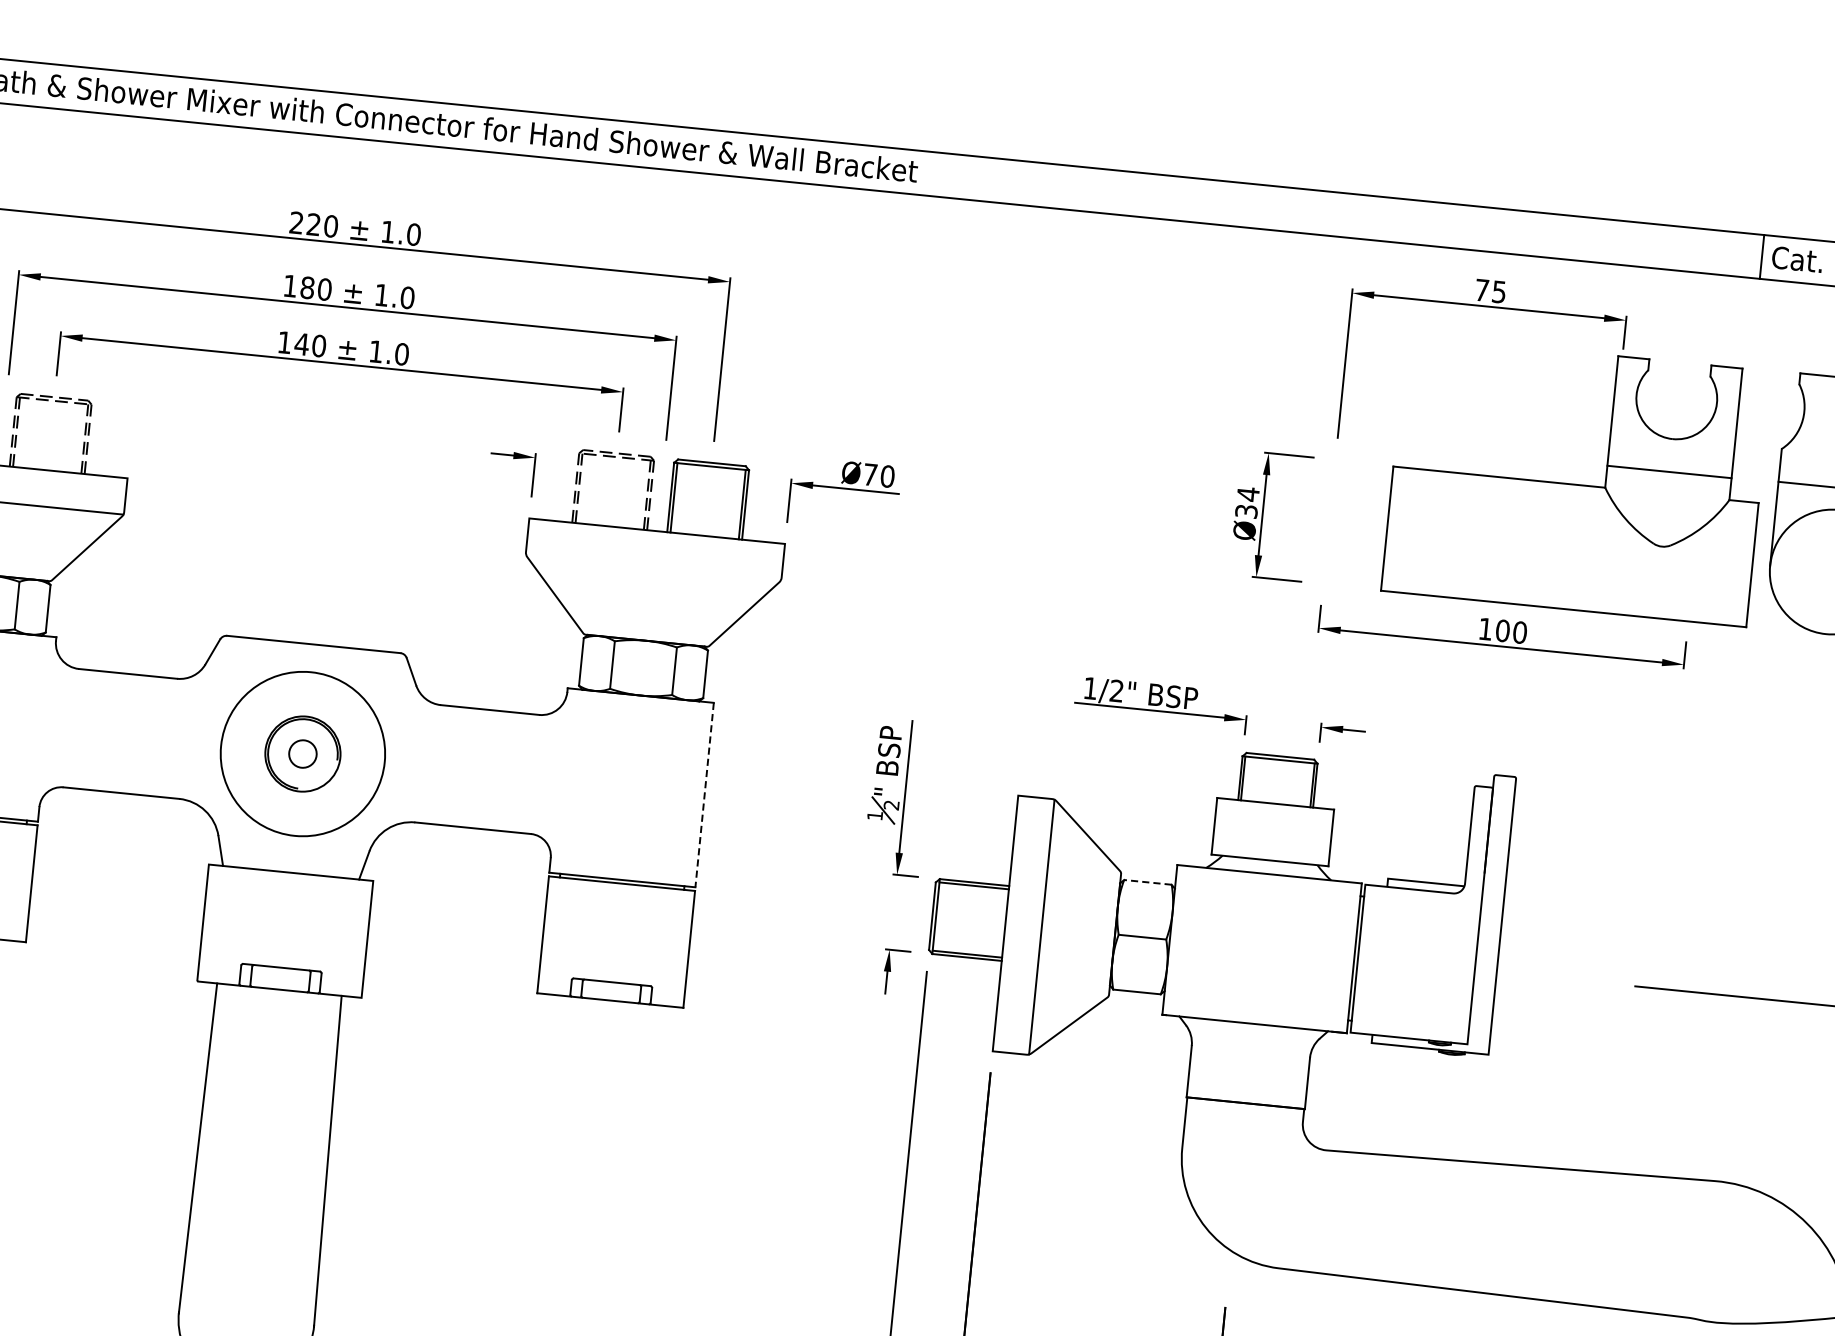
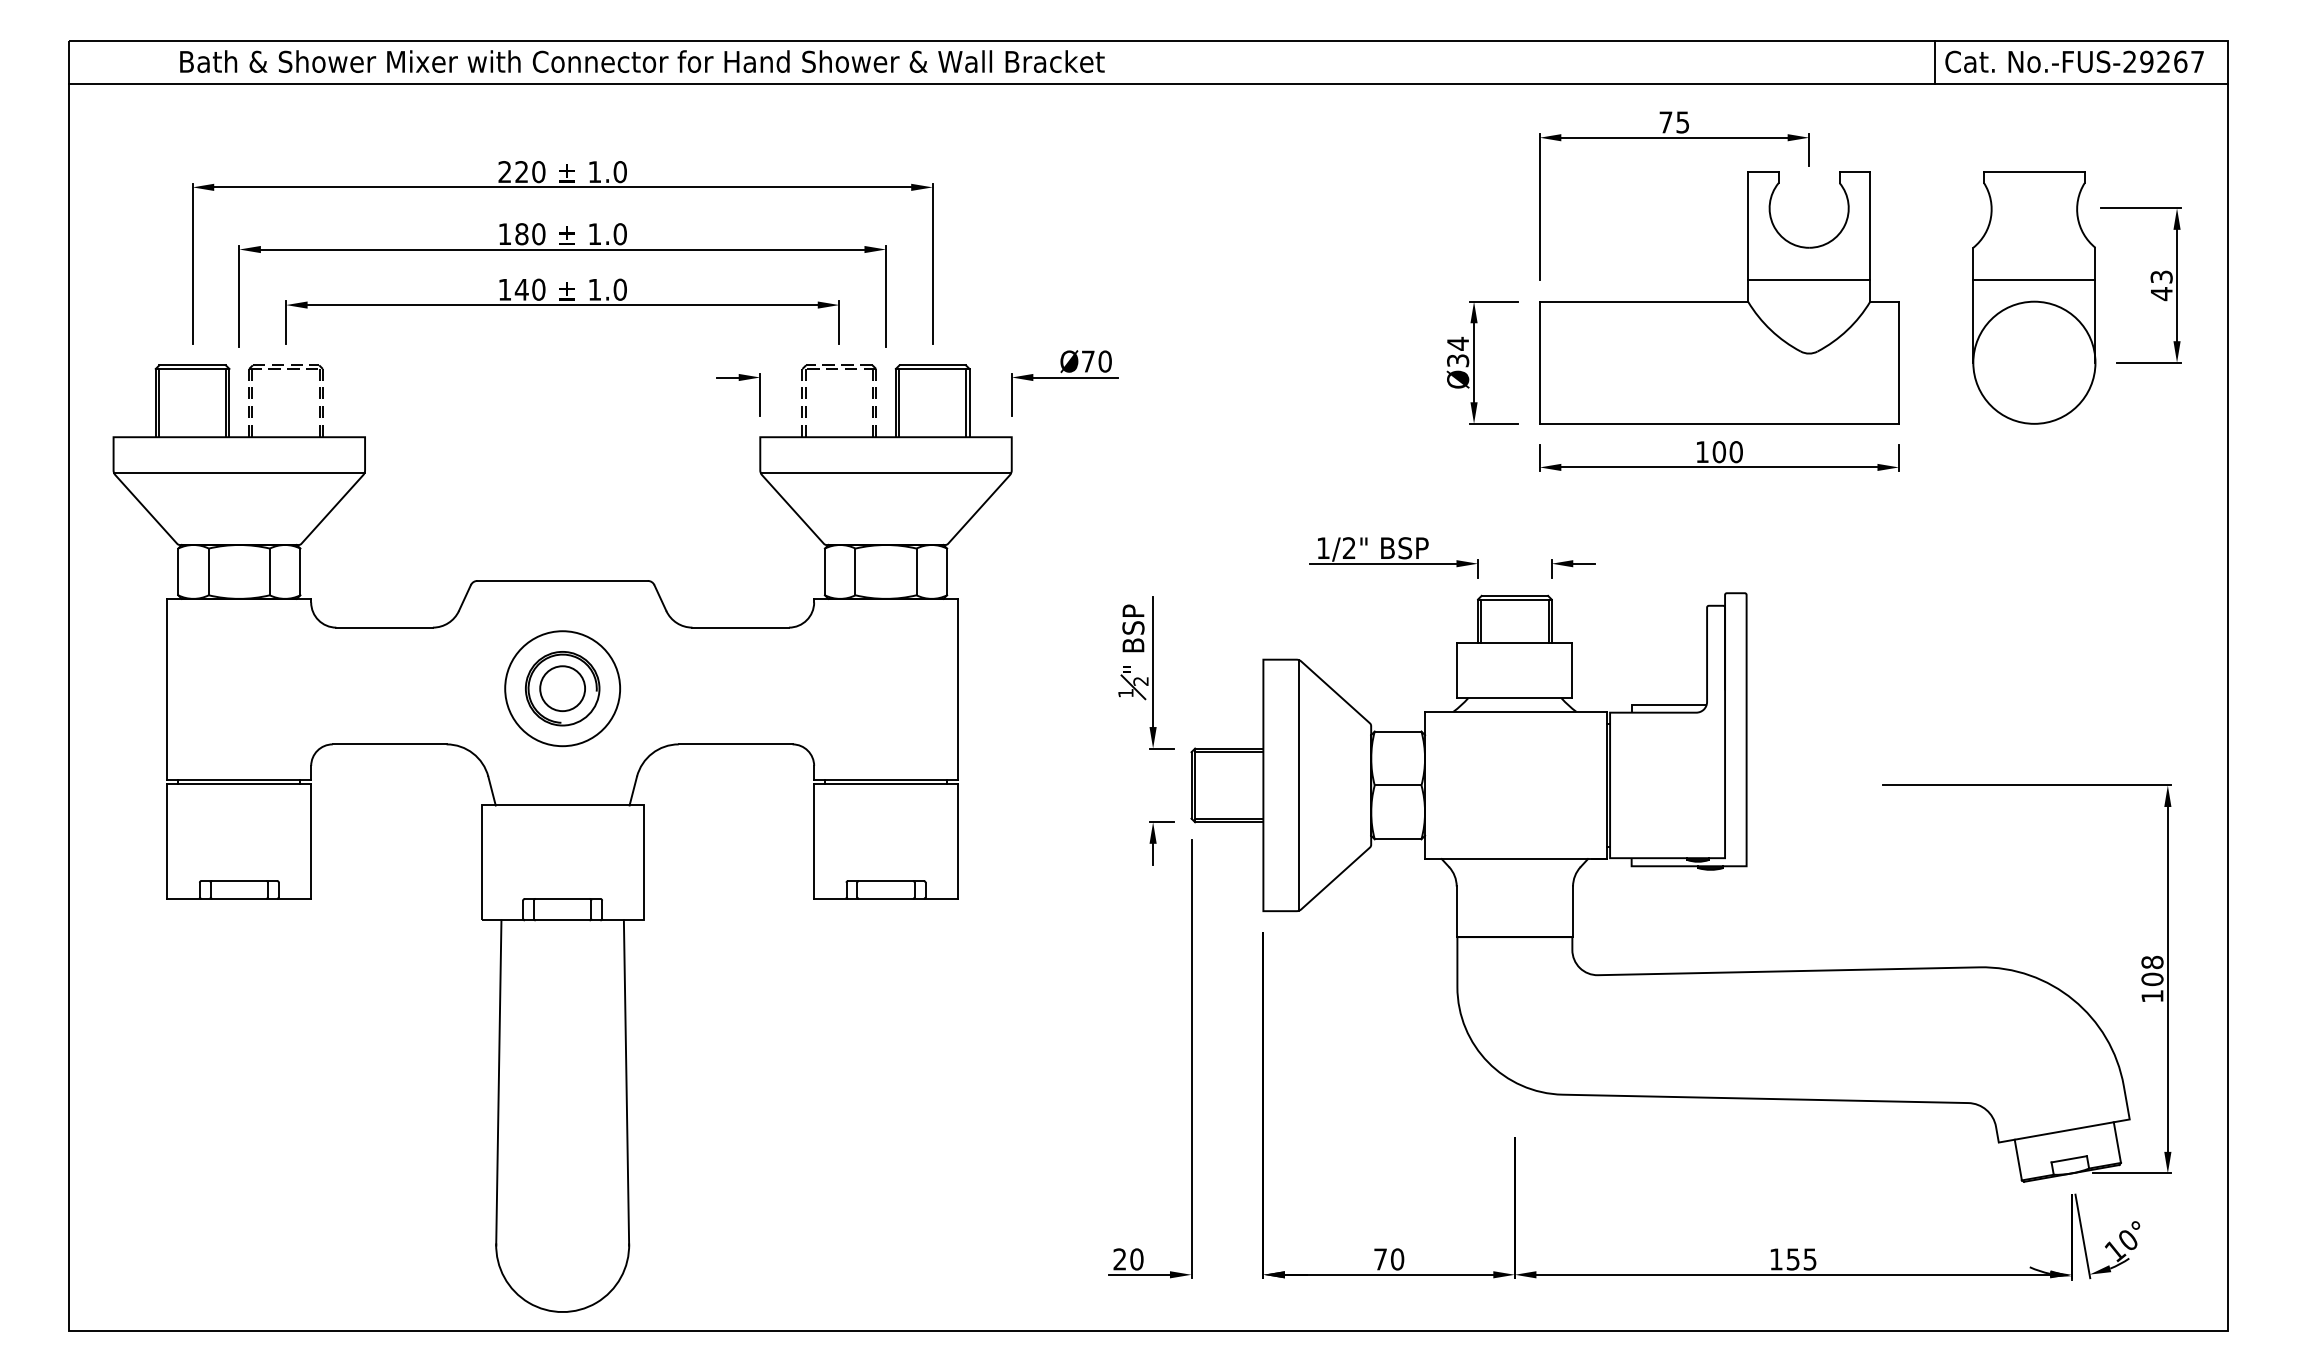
part: (1576, 480) -> (1719, 297), moved
line: (653, 567) -> (885, 472), added
circle: (302, 753) -> (562, 688), size x0.71
circle: (302, 753) -> (562, 688), size x1.67
line: (704, 794) -> (957, 689), dashed -> solid
line: (1147, 882) -> (1397, 731), dashed -> solid

